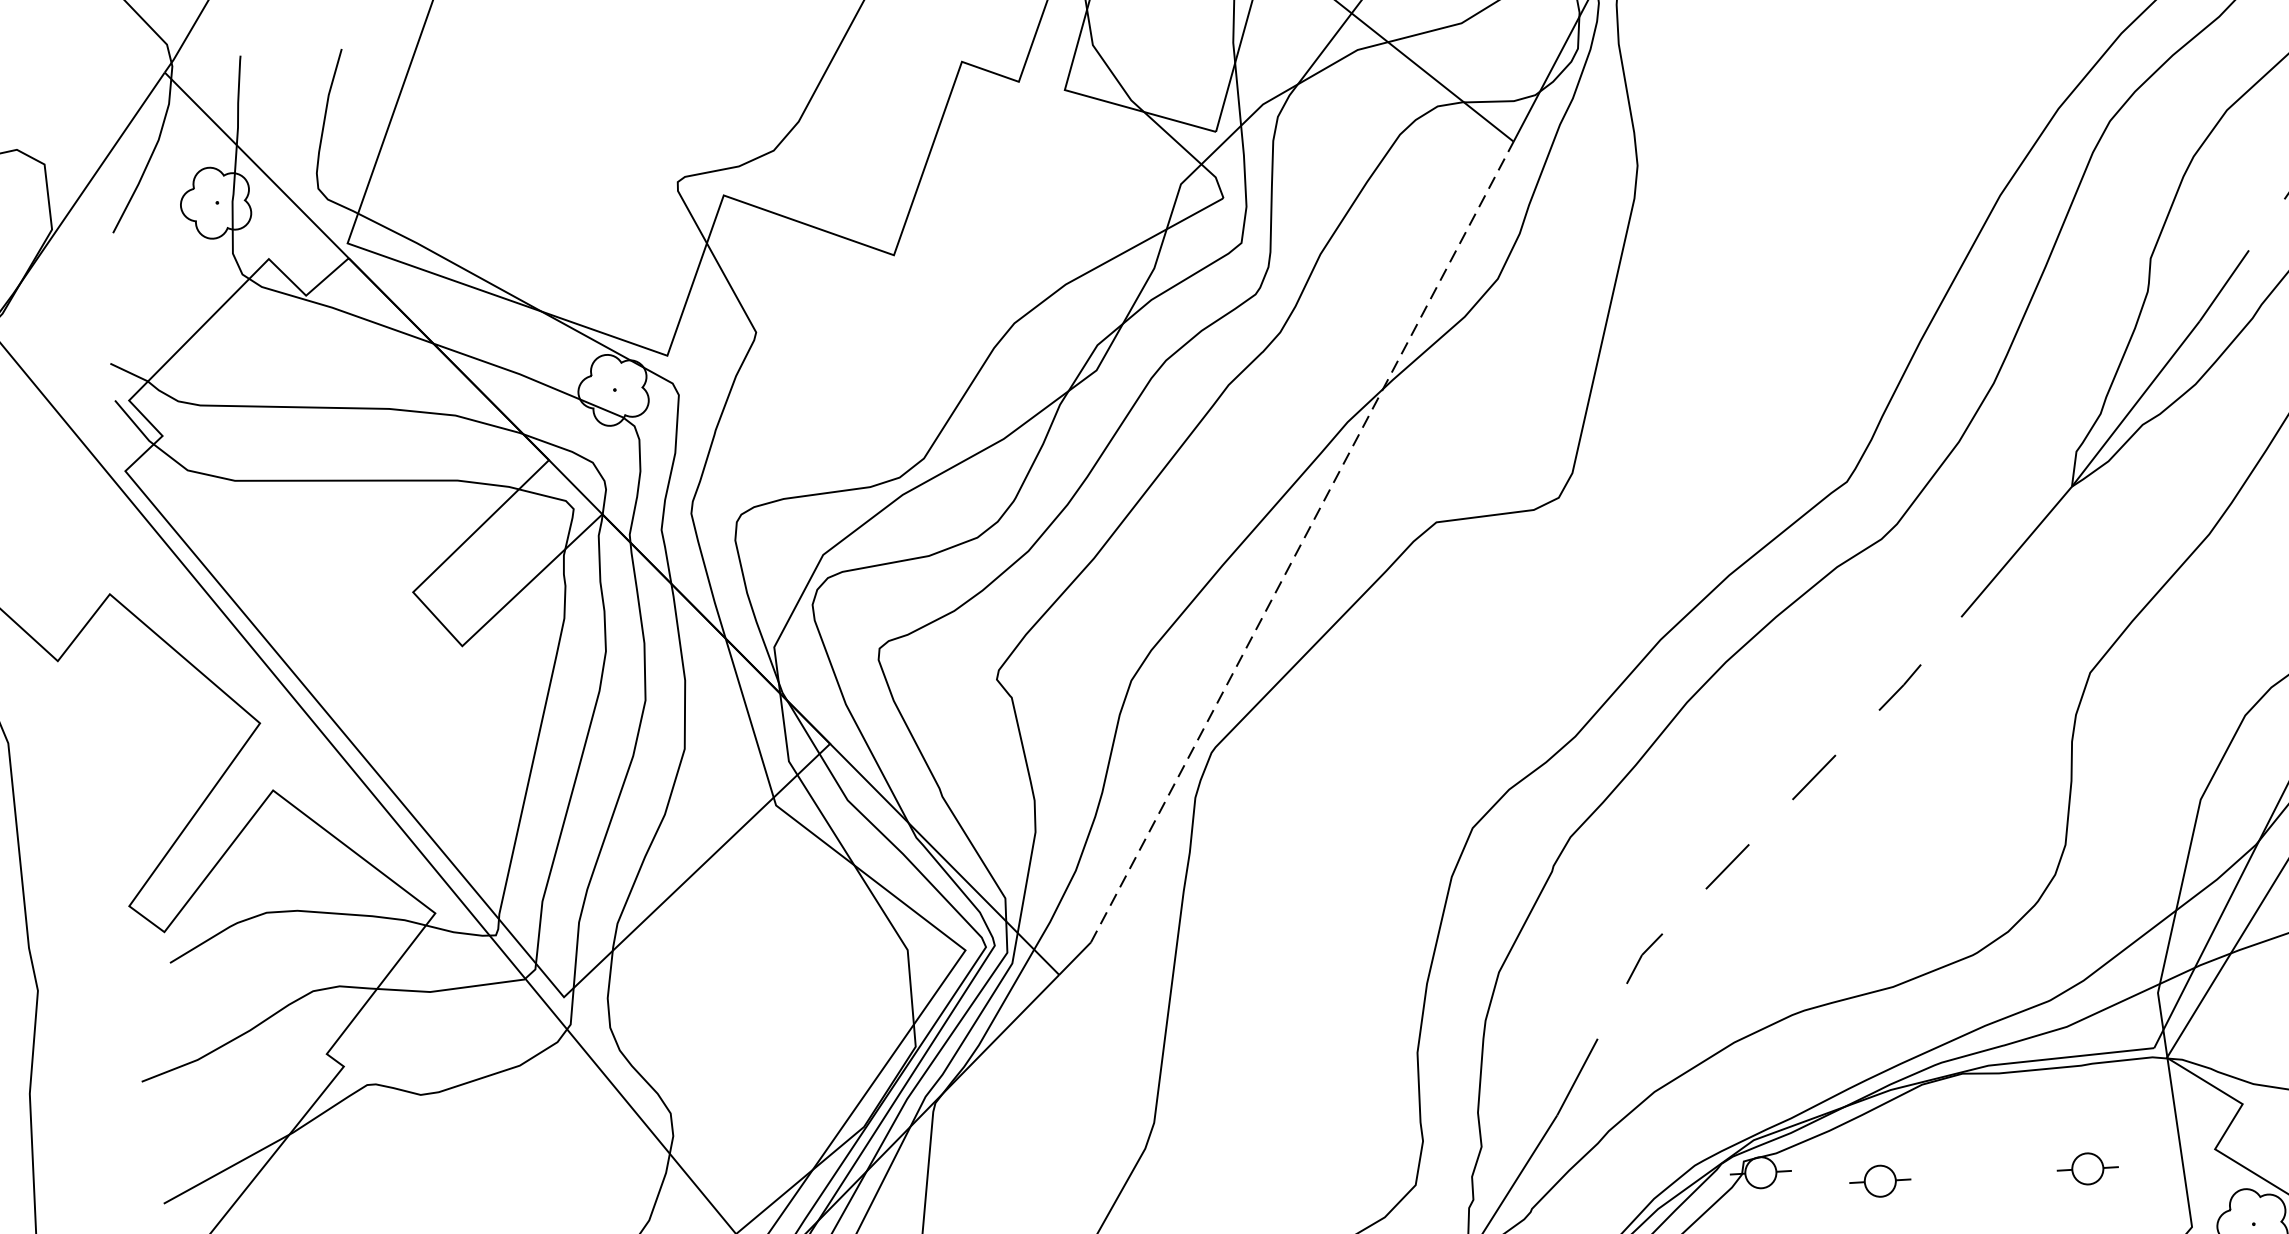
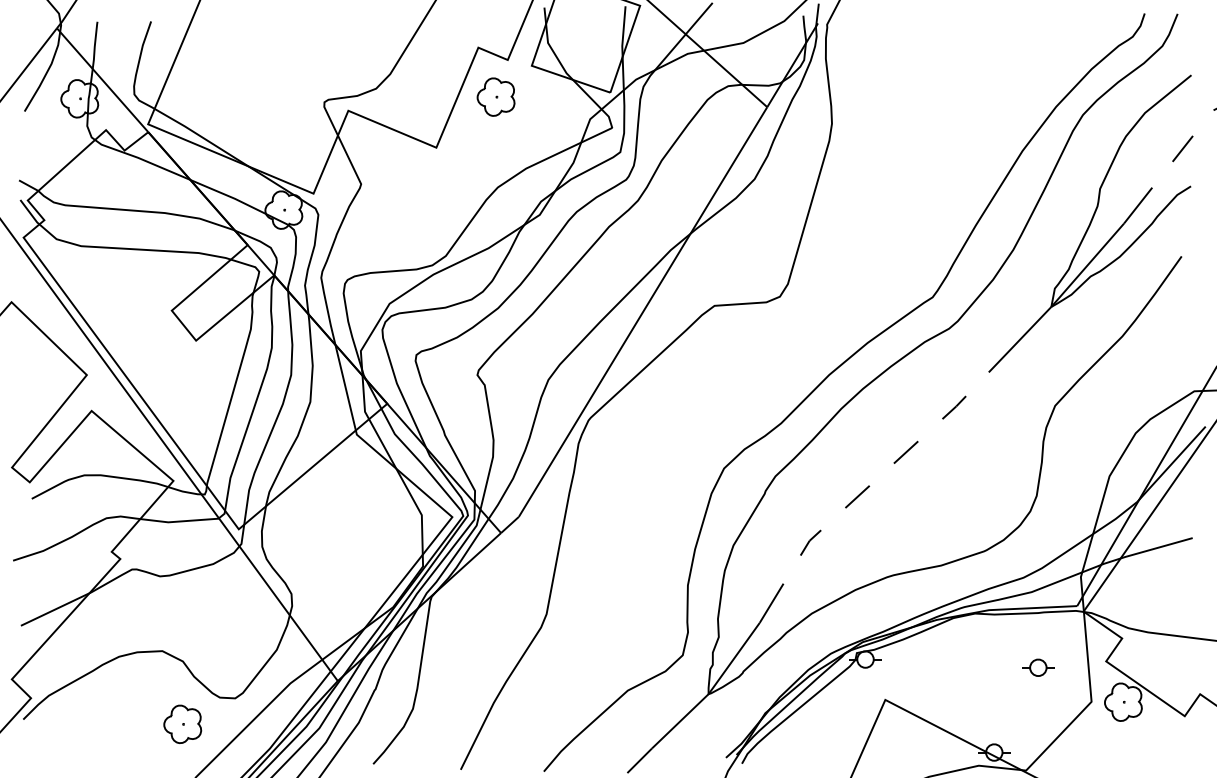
part: (999, 151) -> (495, 96), added
line: (1303, 542) -> (643, 312), dashed -> solid
part: (1880, 1180) -> (928, 667), removed

